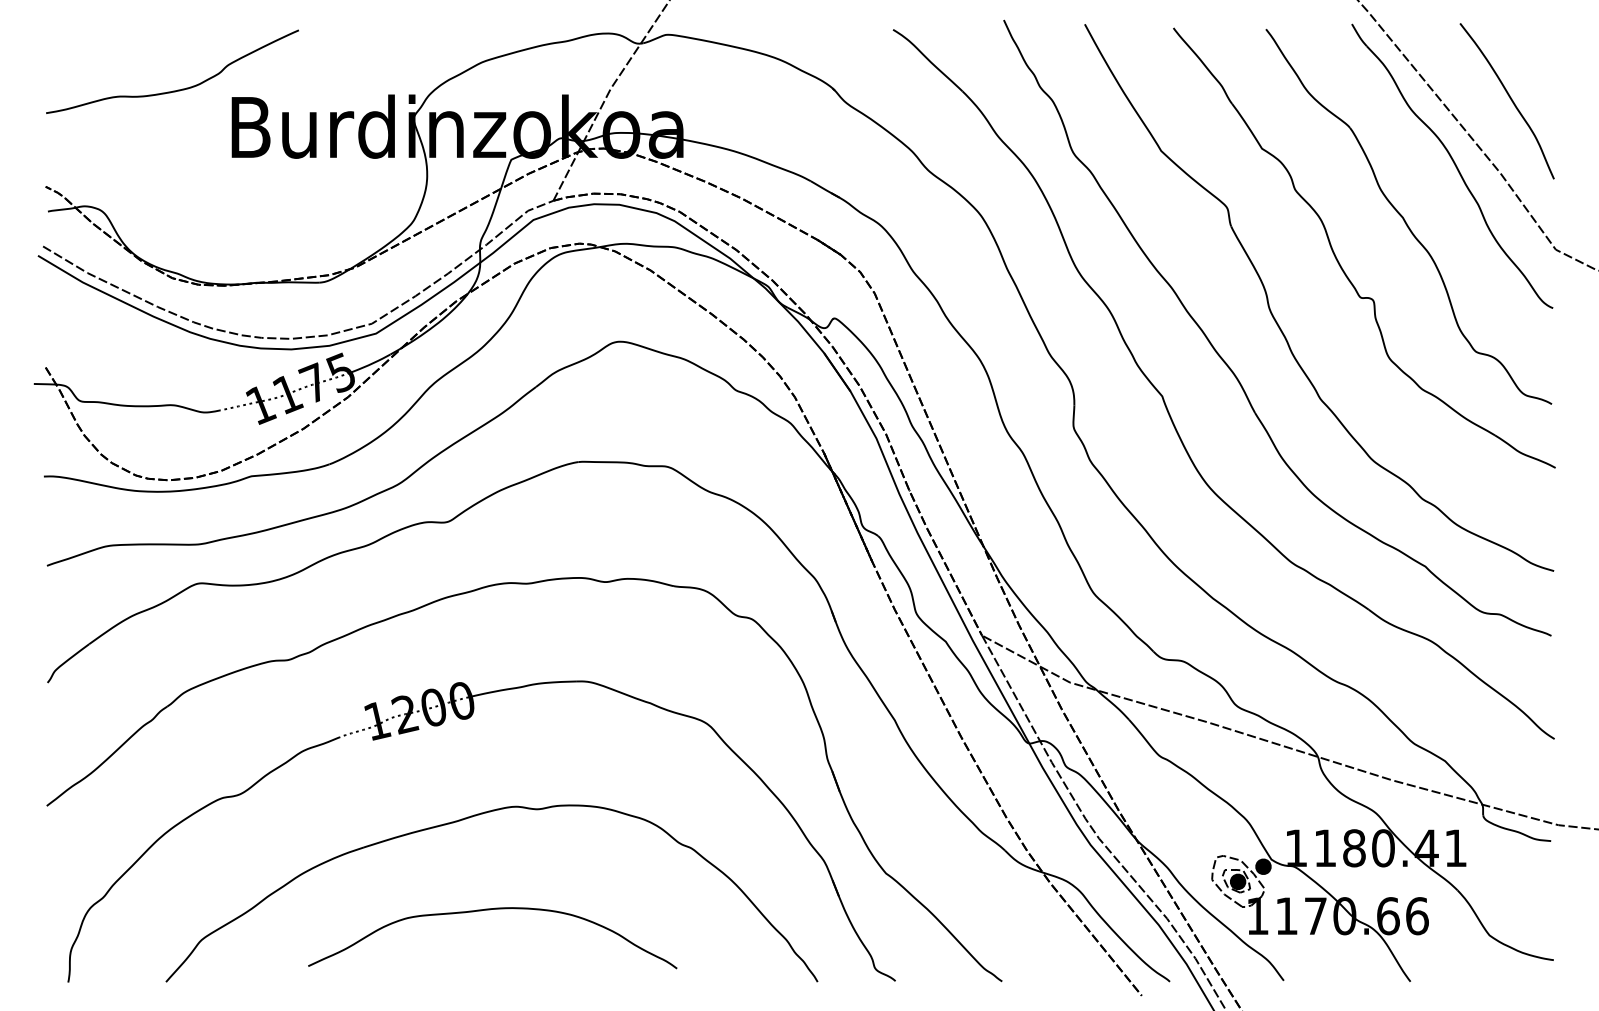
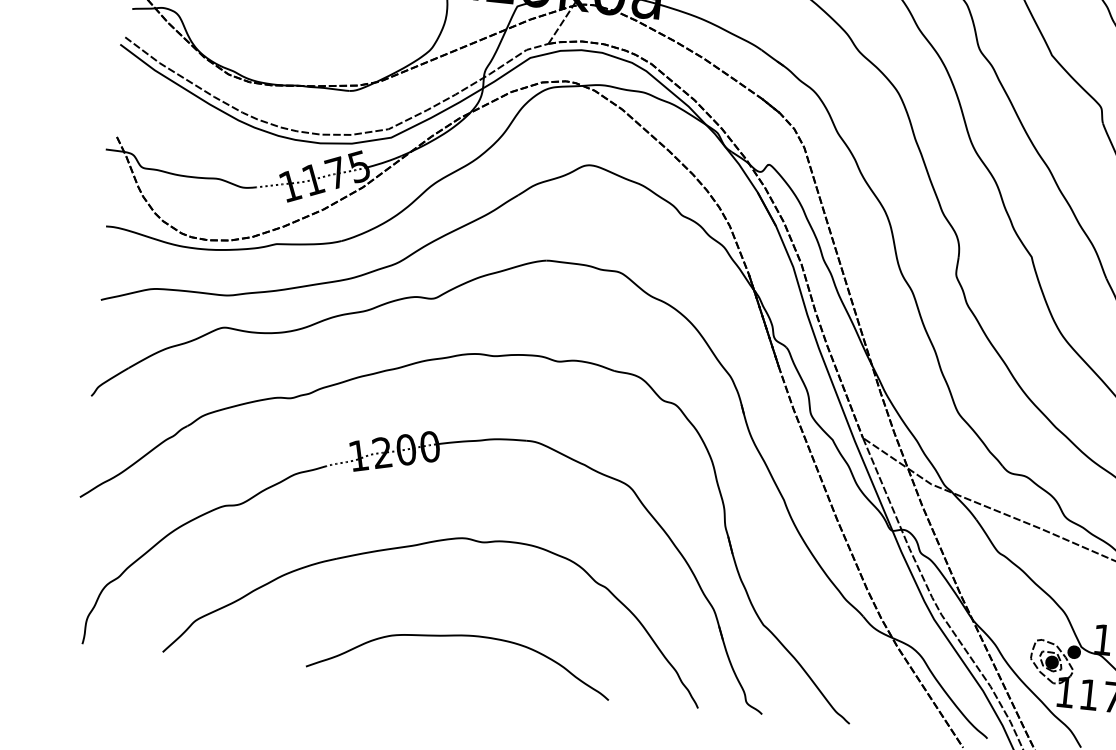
curve: (490, 910) -> (460, 636), moved

